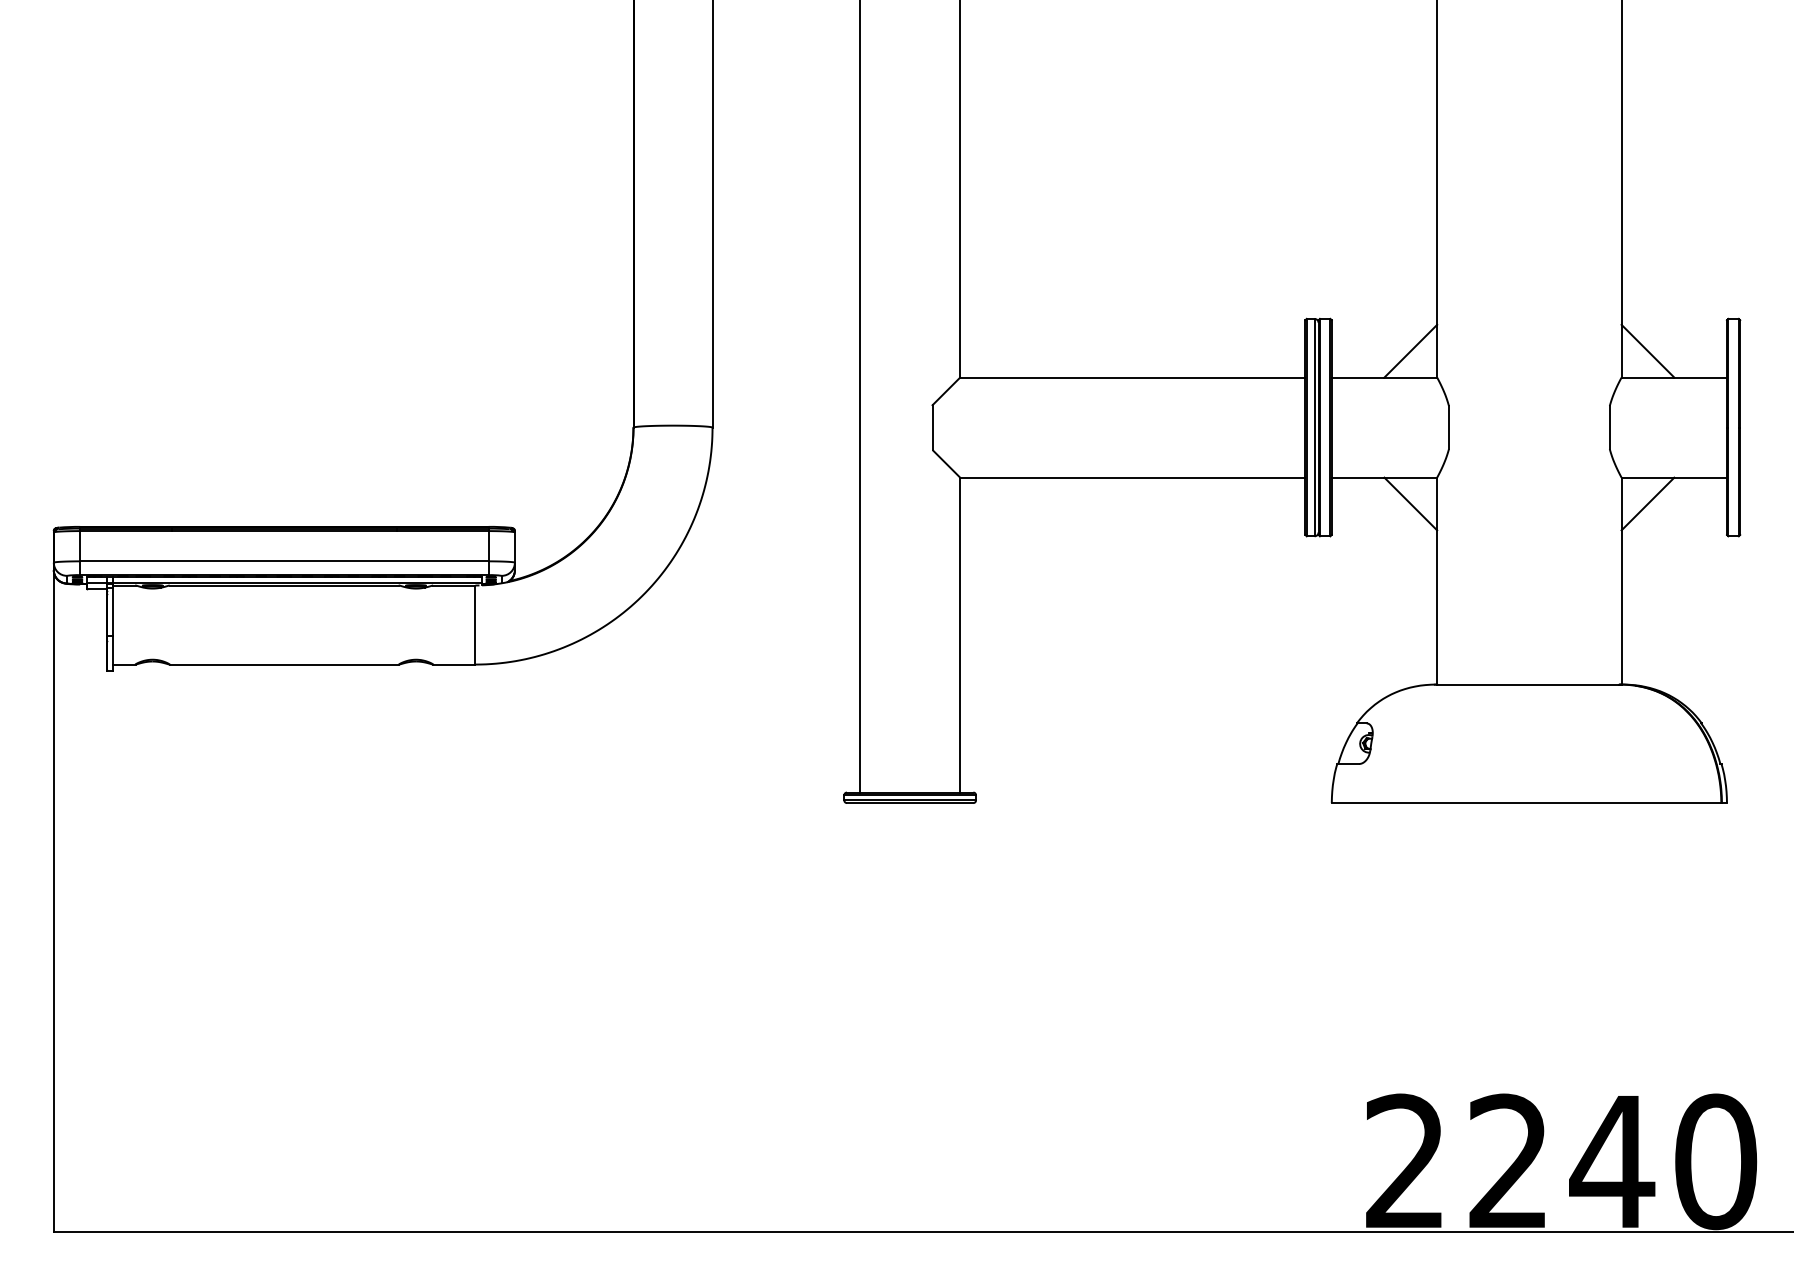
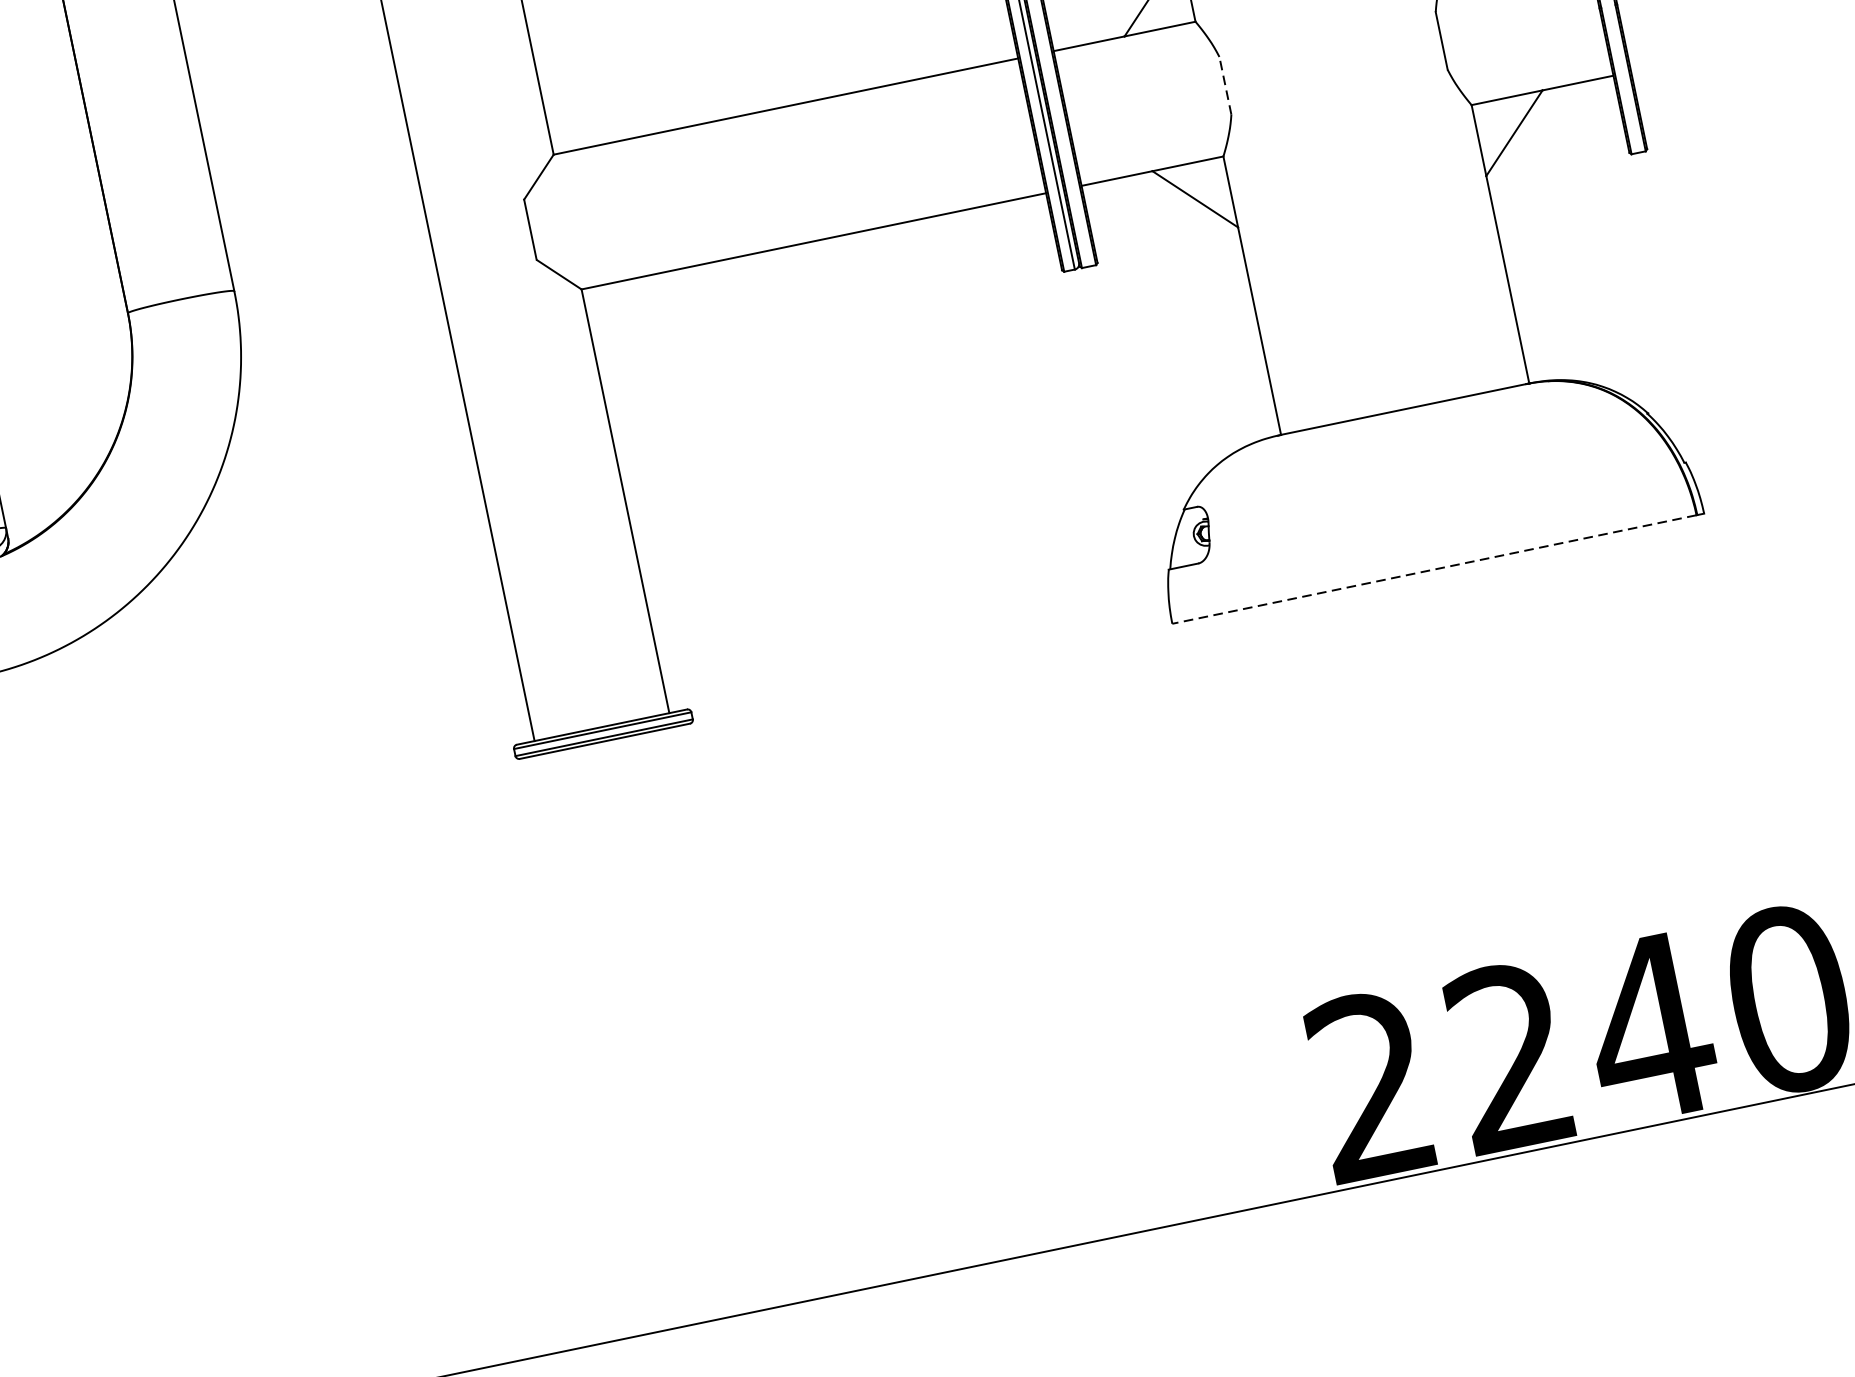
line: (1449, 427) -> (1226, 85), solid -> dashed
line: (1526, 803) -> (1434, 570), solid -> dashed

